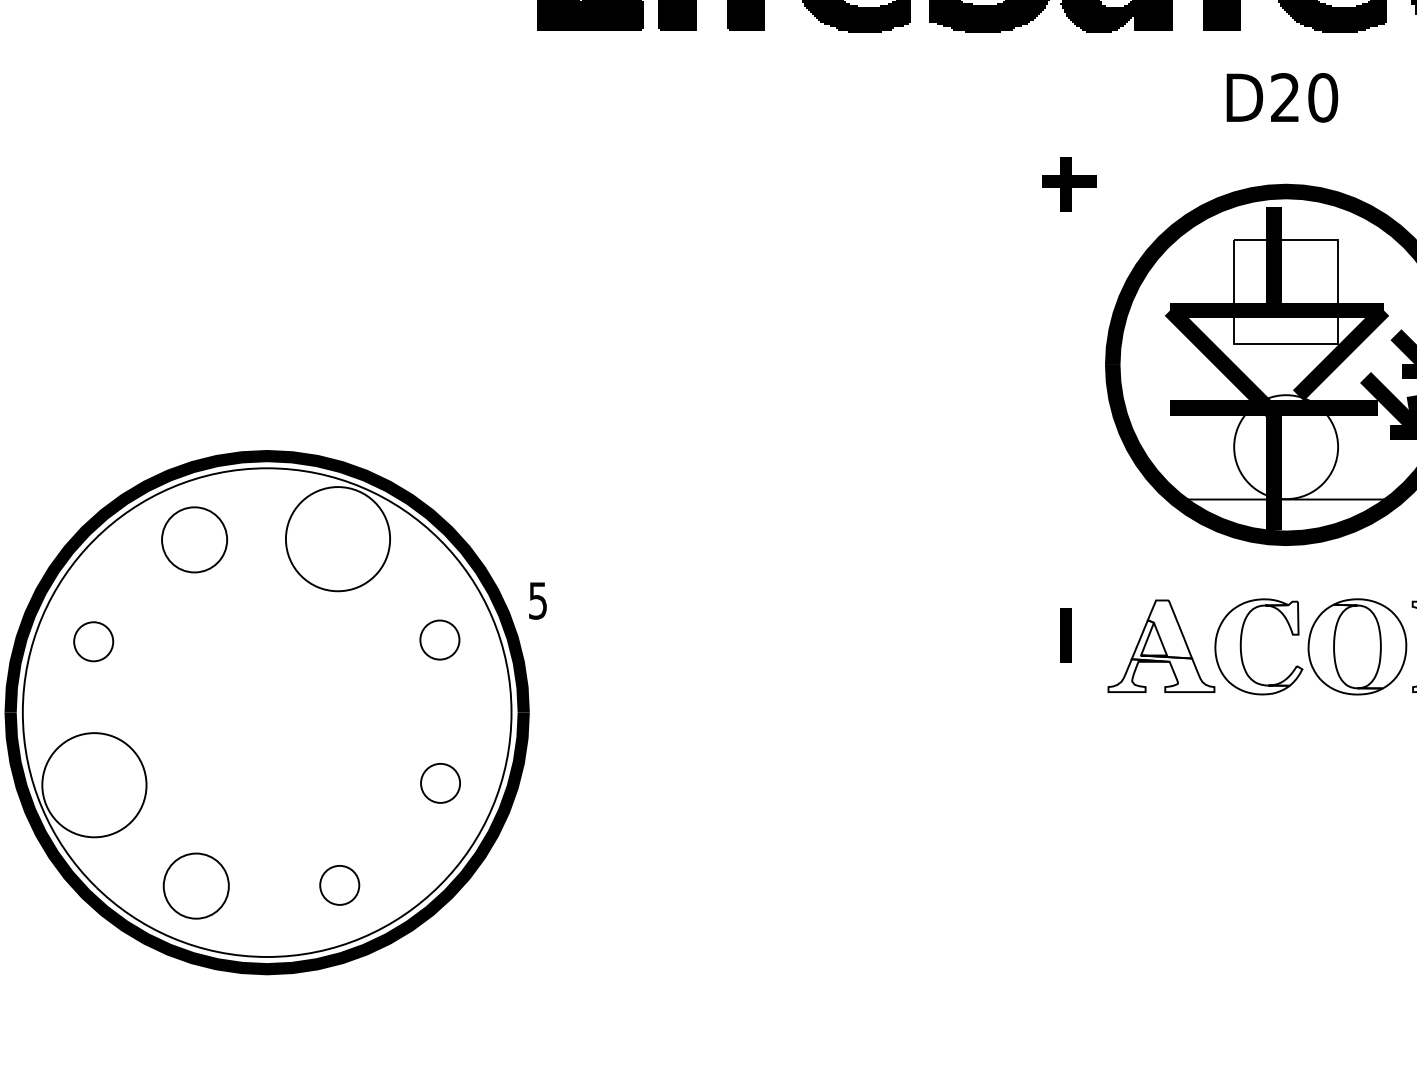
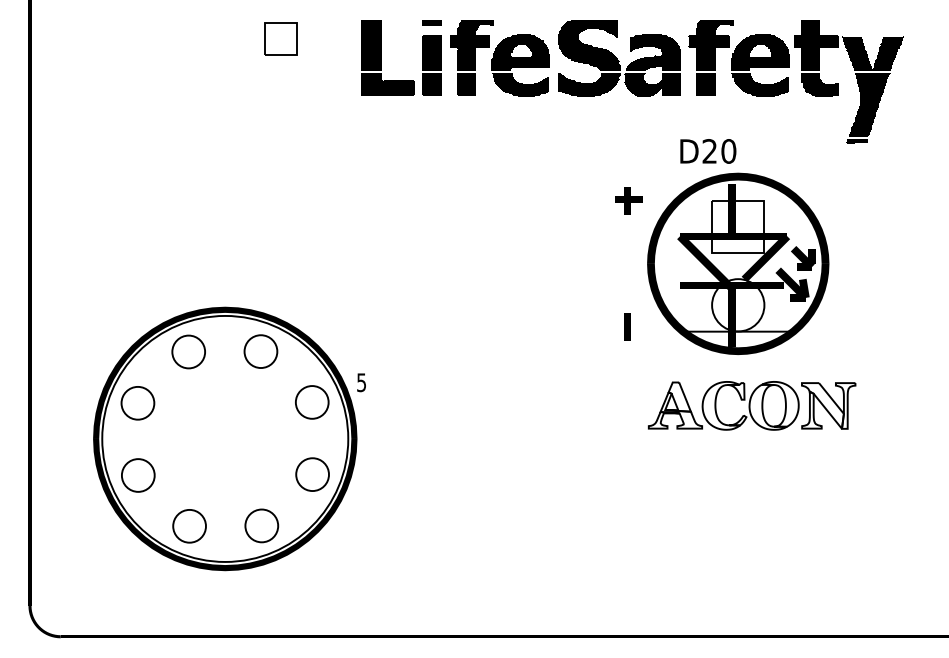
text: (1282, 97) -> (708, 151), moved
part: (1068, 183) -> (628, 200), moved
circle: (337, 538) -> (260, 351), size x0.62
line: (1066, 634) -> (627, 326), moved
circle: (92, 640) -> (137, 402), size x1.67
circle: (438, 640) -> (311, 402), size x1.67
circle: (440, 783) -> (312, 474), size x1.67
circle: (92, 785) -> (137, 475), size x0.62
circle: (339, 884) -> (261, 525), size x1.67

